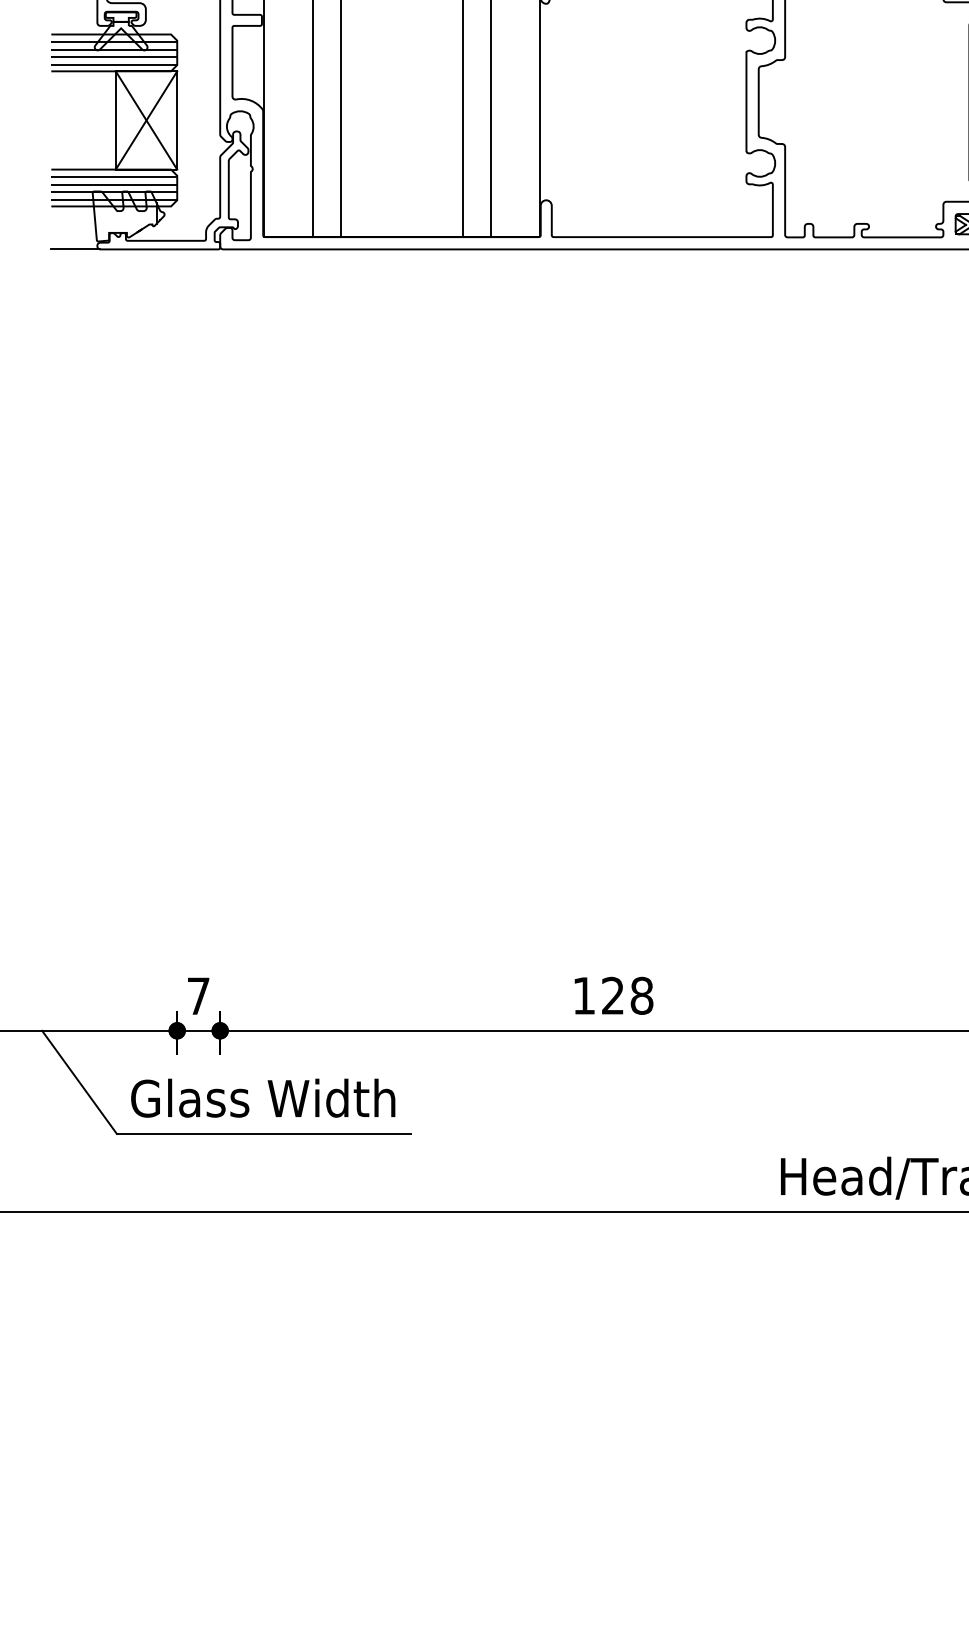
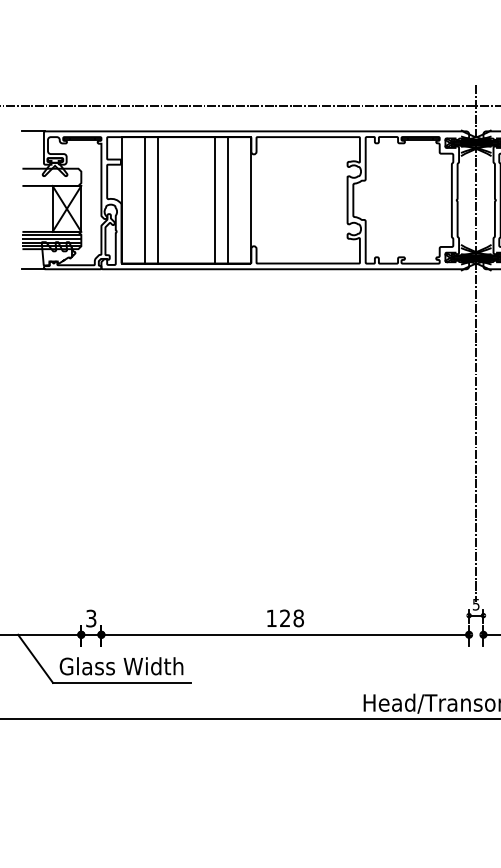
hatch: (113, 53) -> (51, 177), removed
text: (198, 996) -> (91, 618), 7 -> 3

